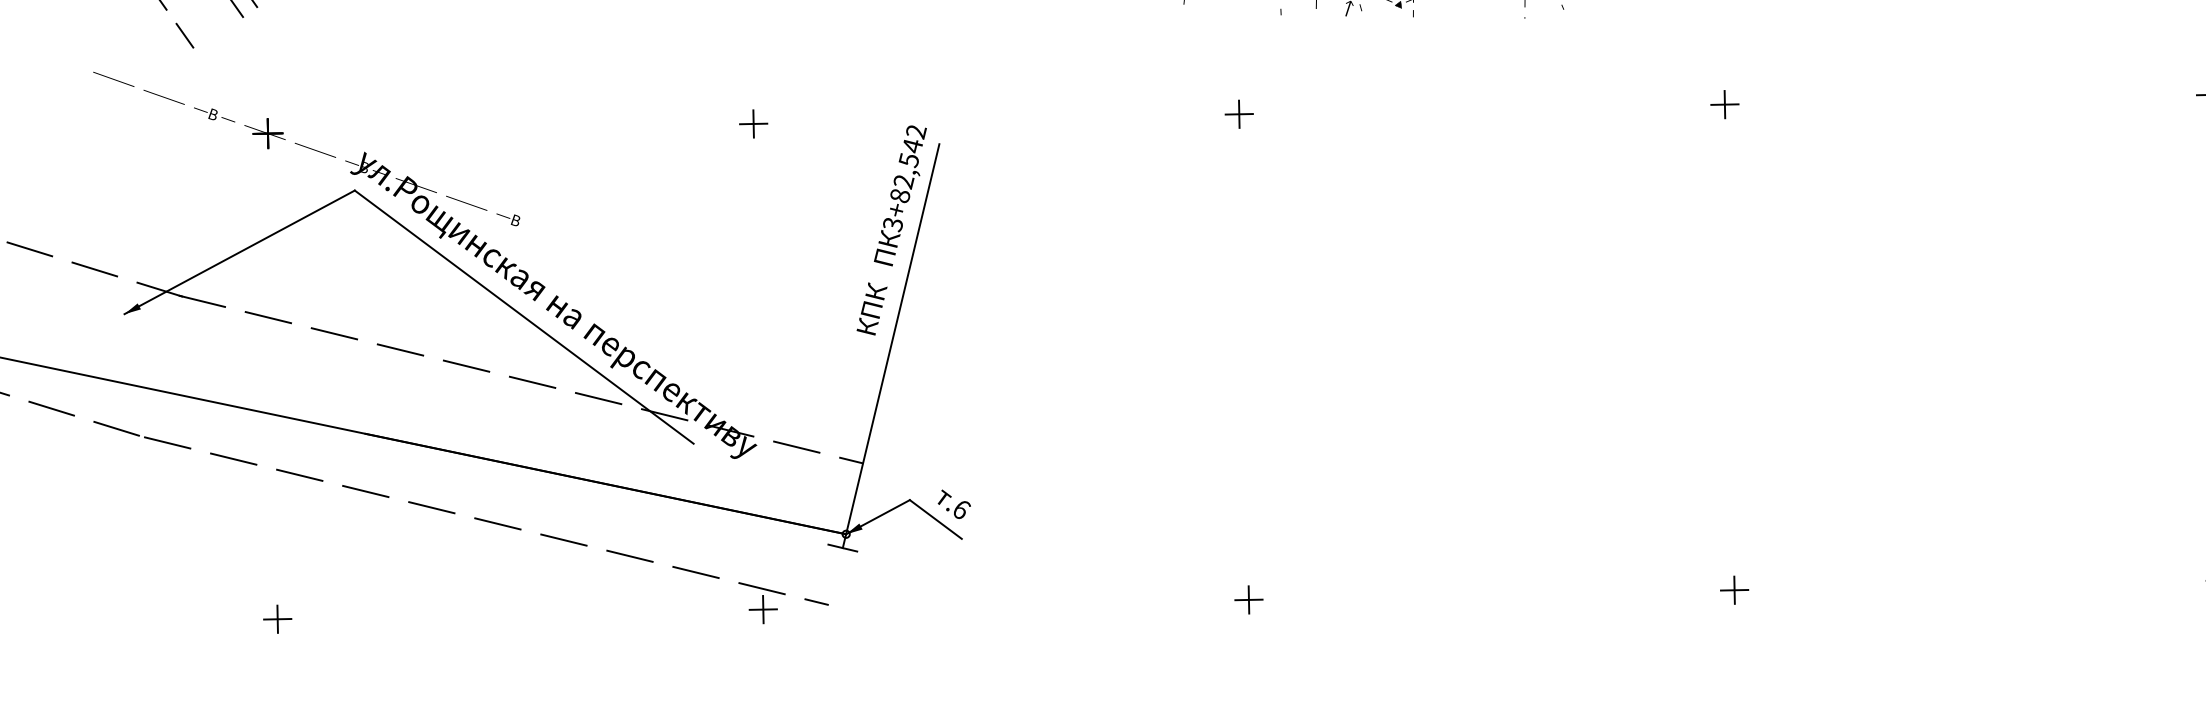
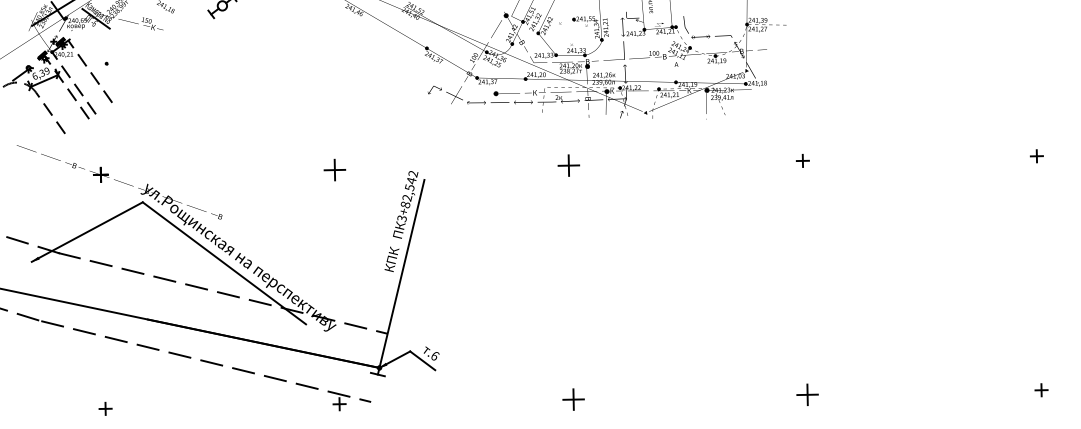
part: (1238, 114) -> (568, 165), size x1.6
part: (752, 124) -> (334, 170), size x1.6
part: (1734, 589) -> (807, 394), size x1.6
part: (1248, 599) -> (573, 399), size x1.6

